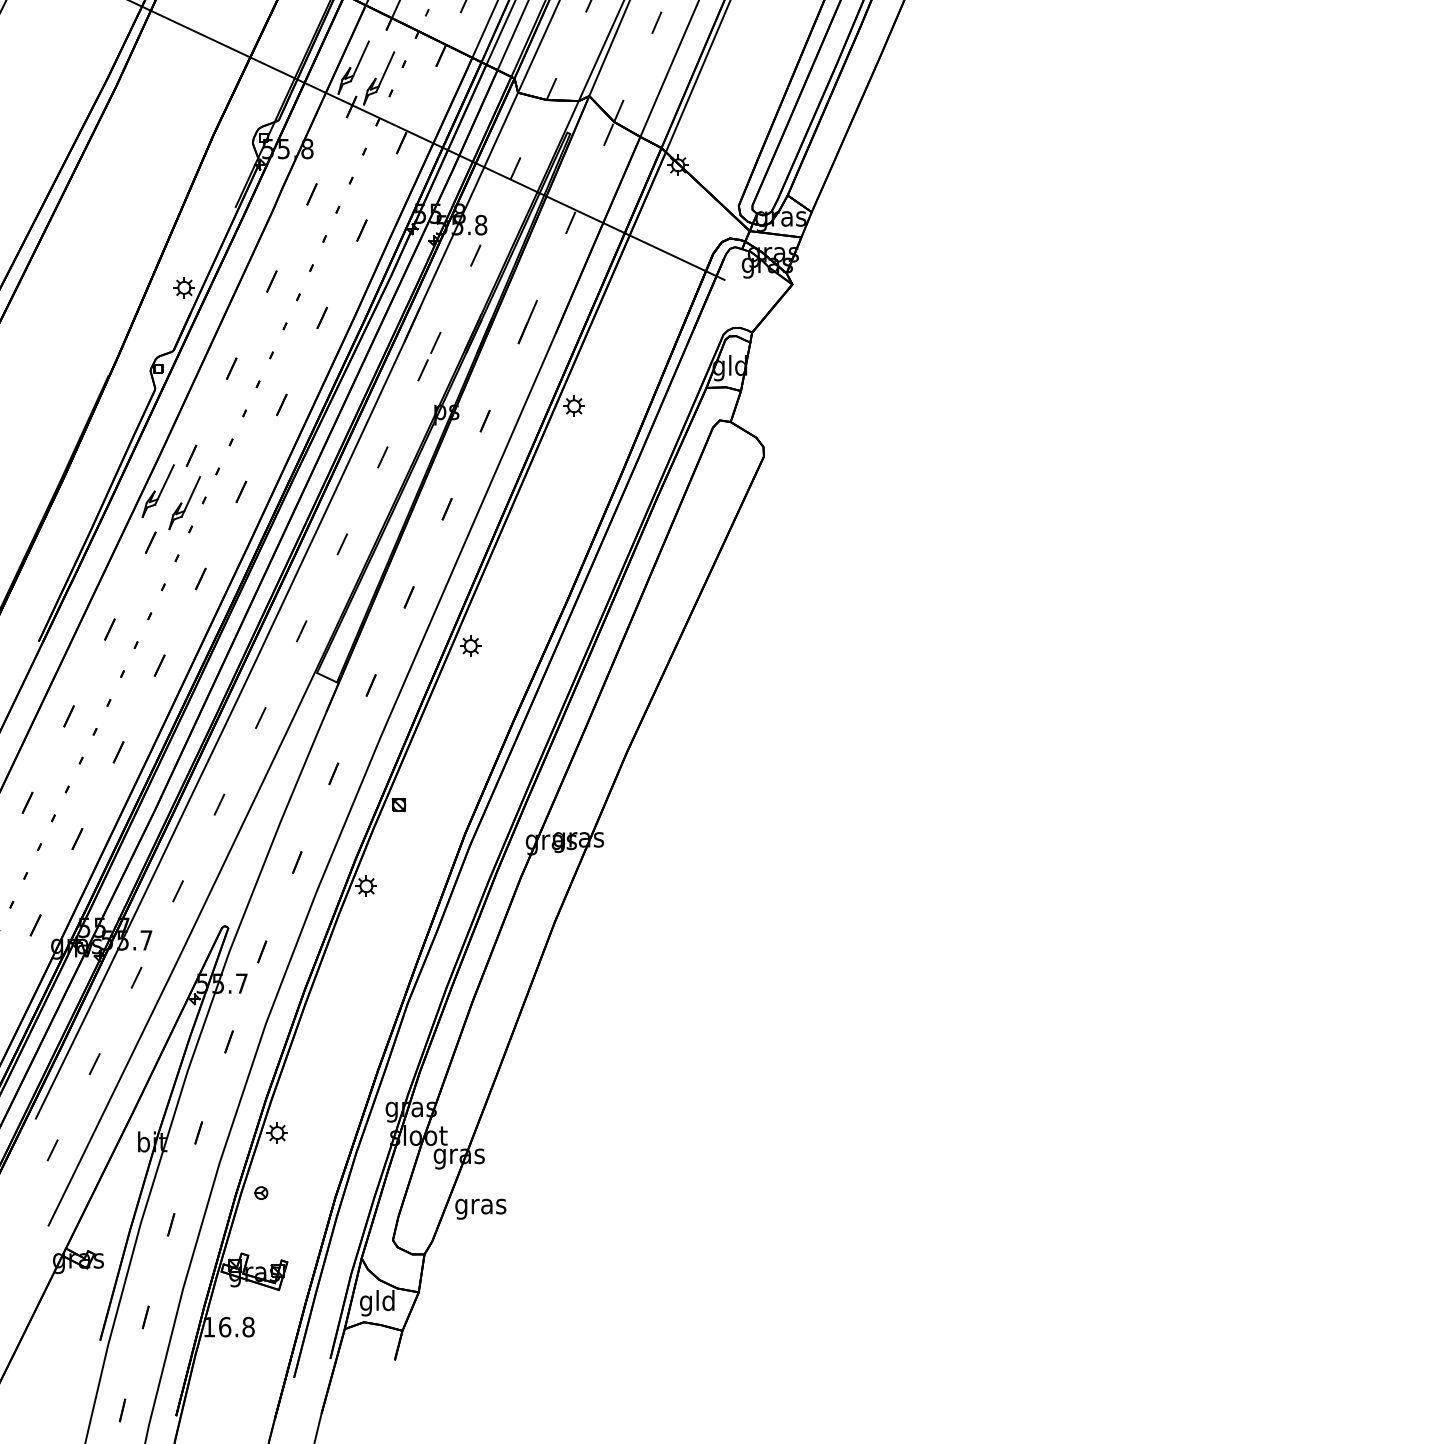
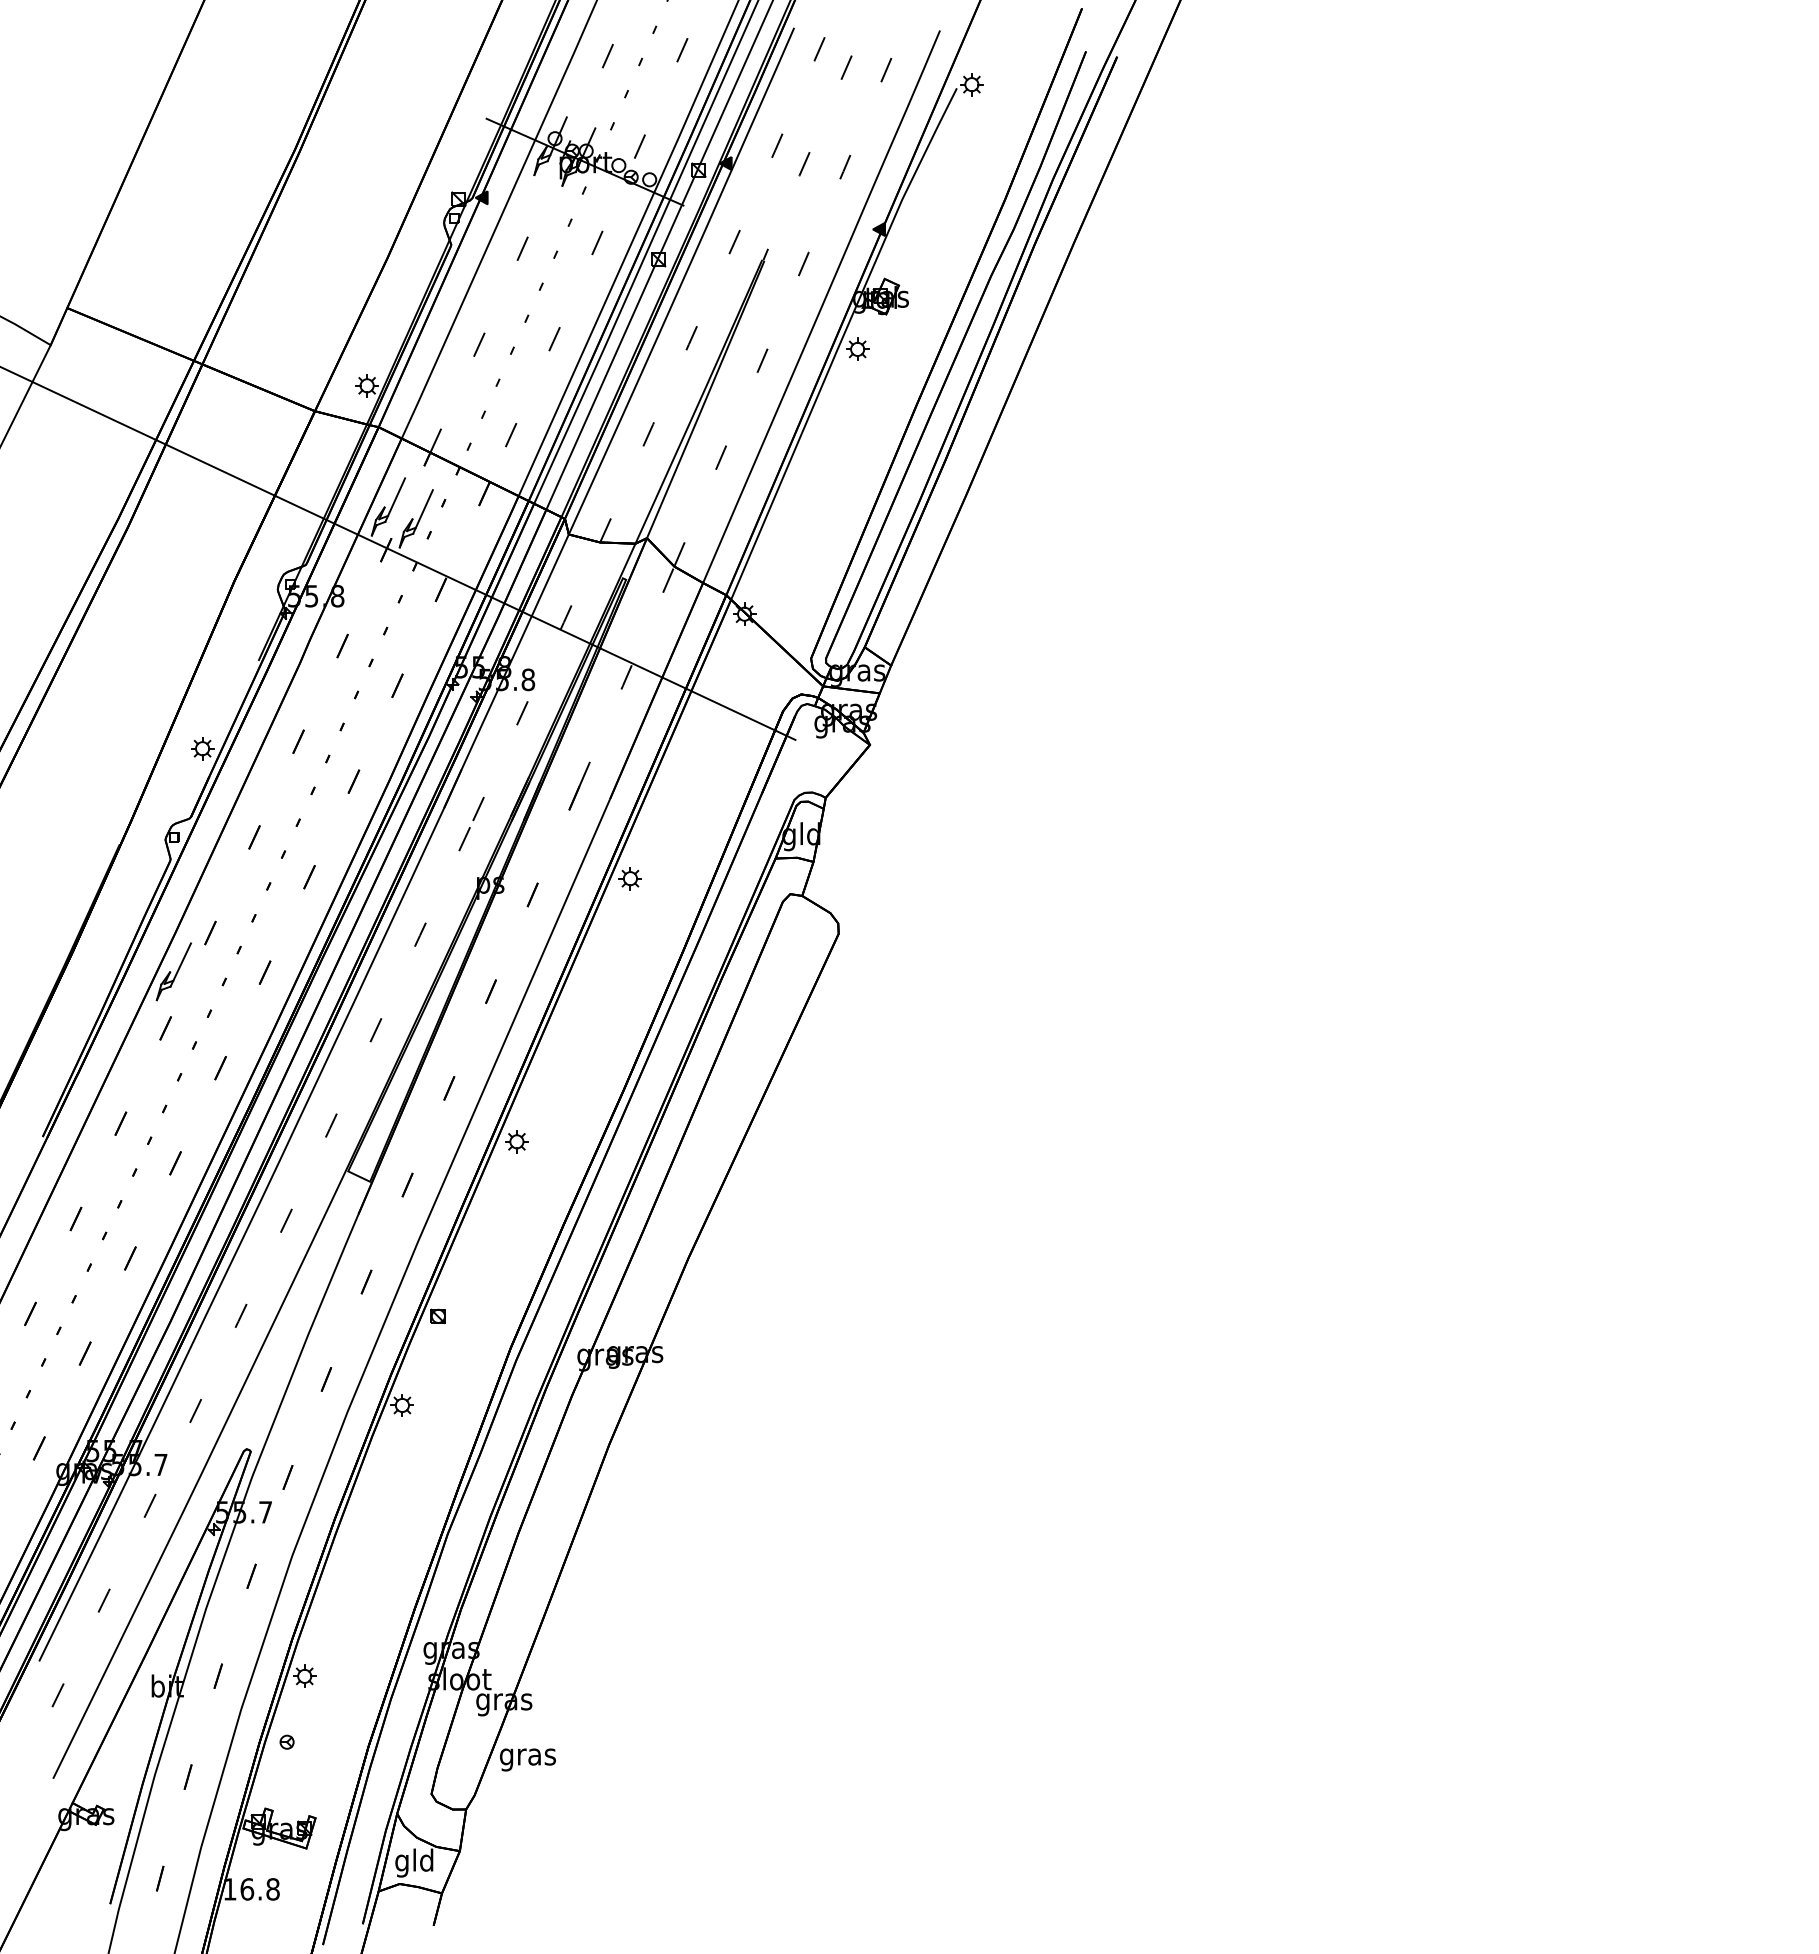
part: (184, 502) -> (202, 984), removed

